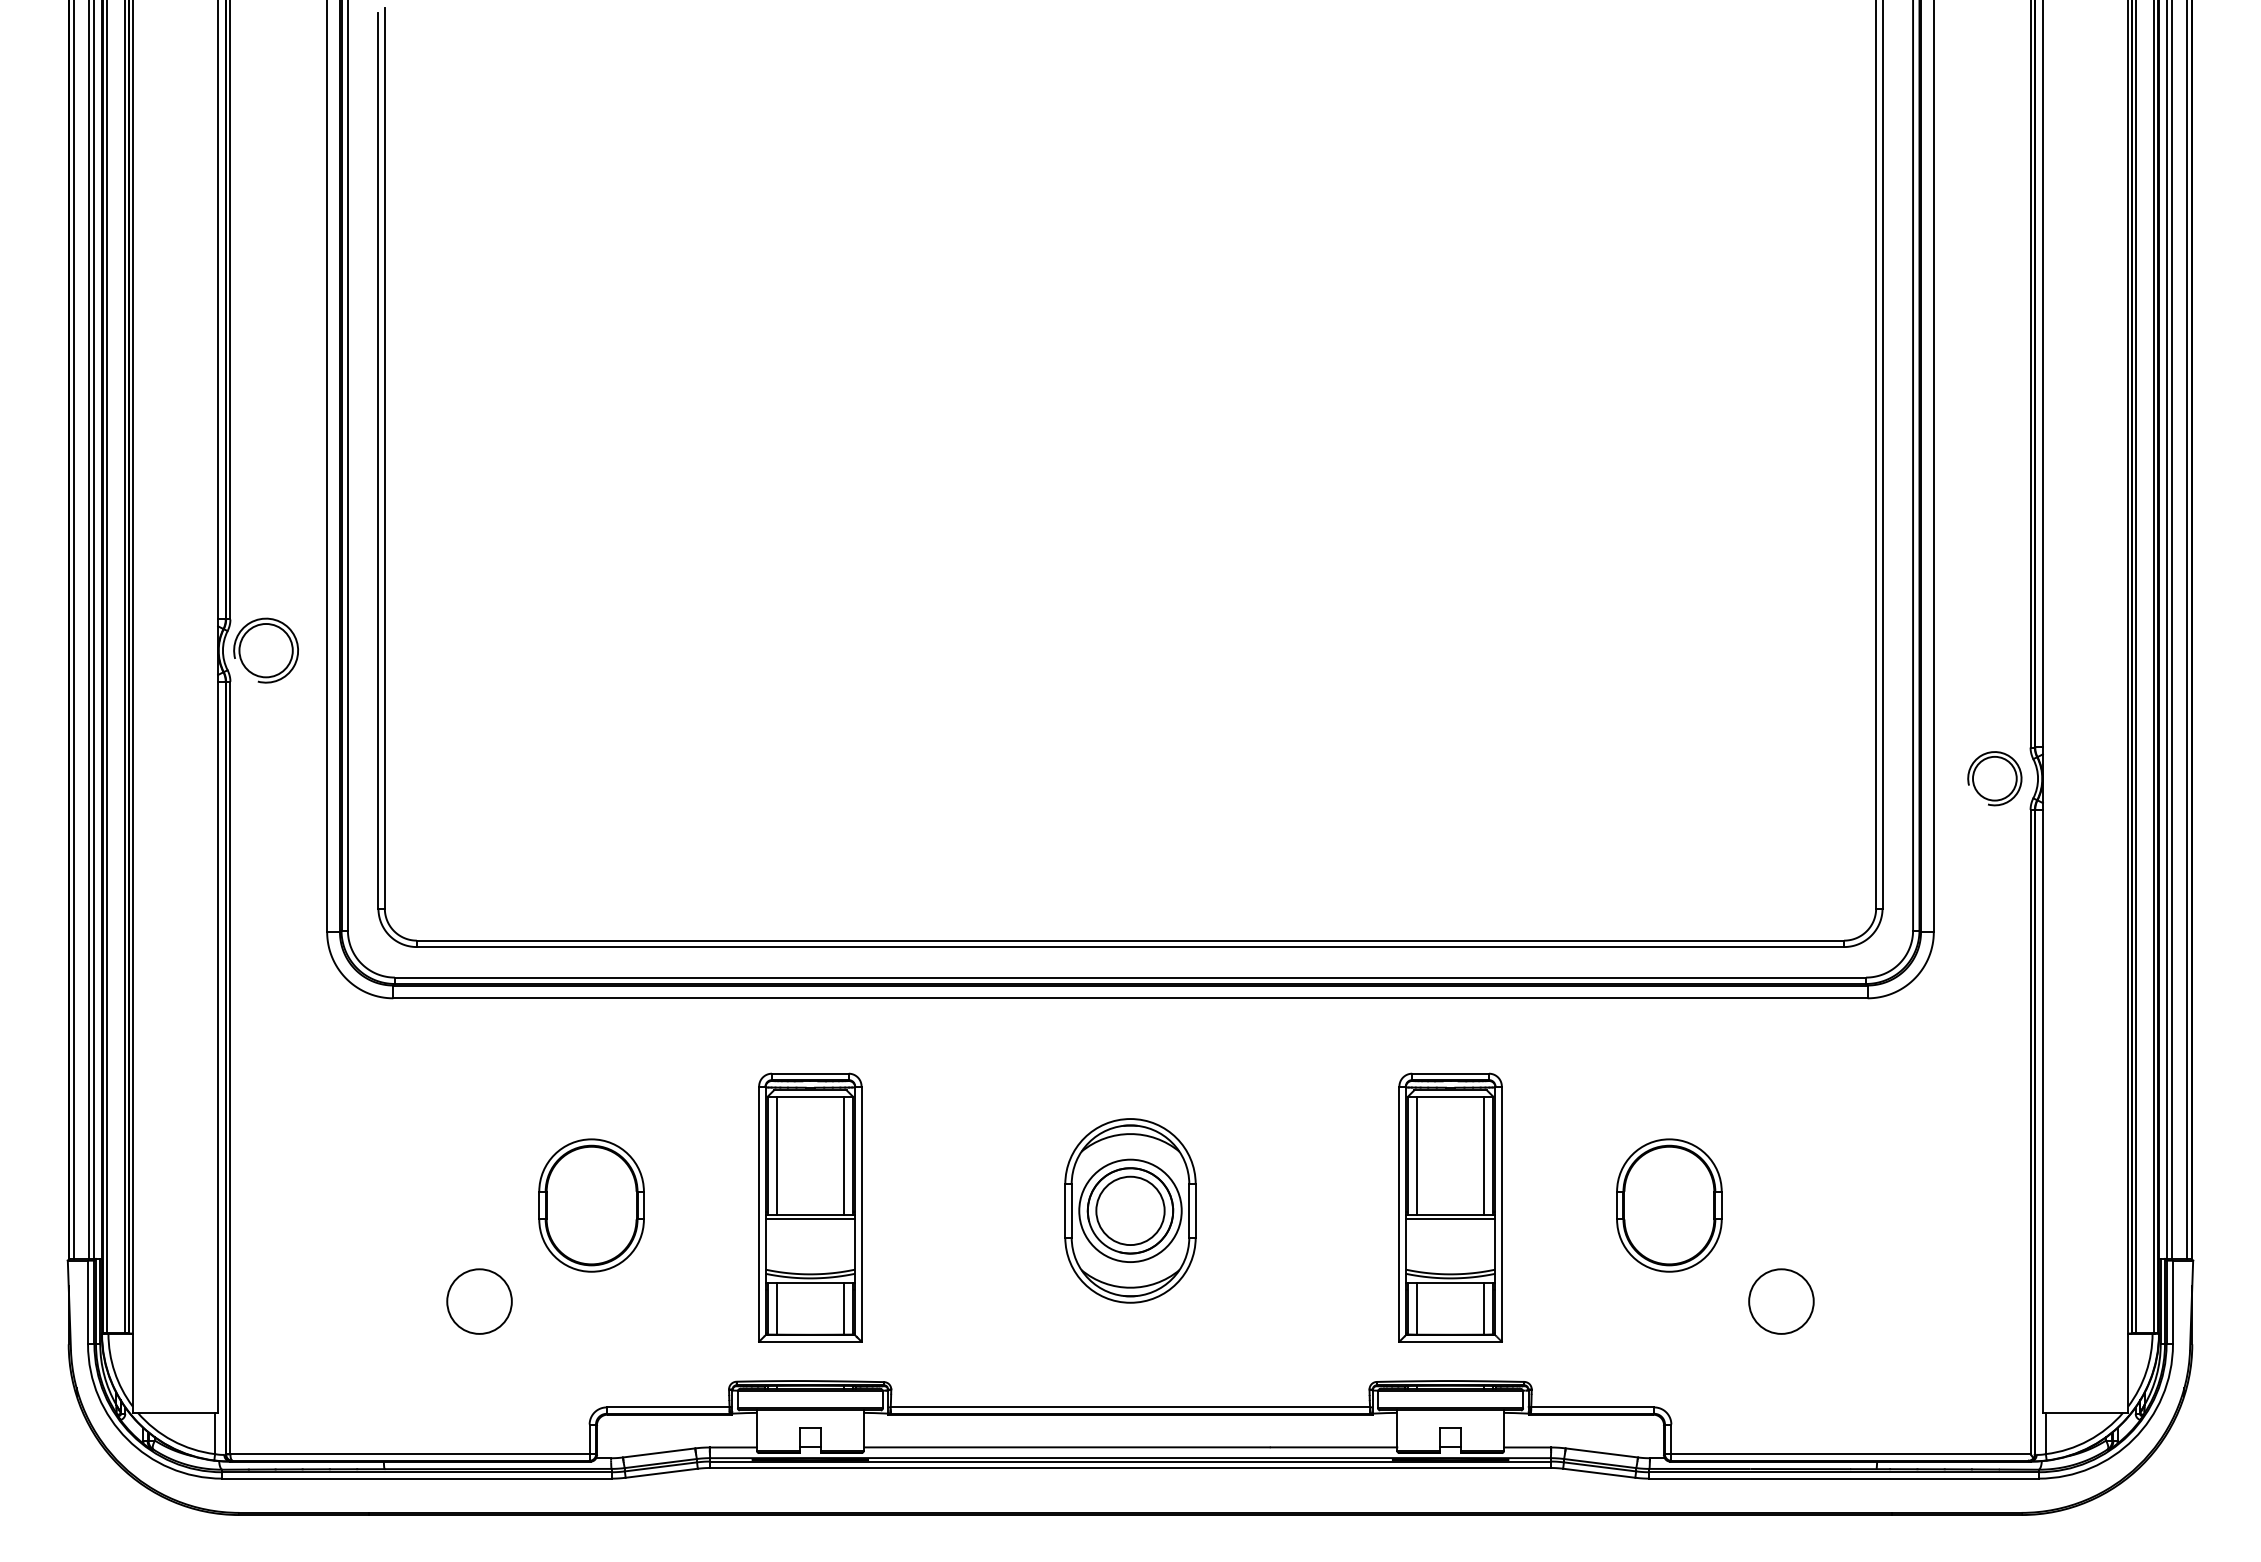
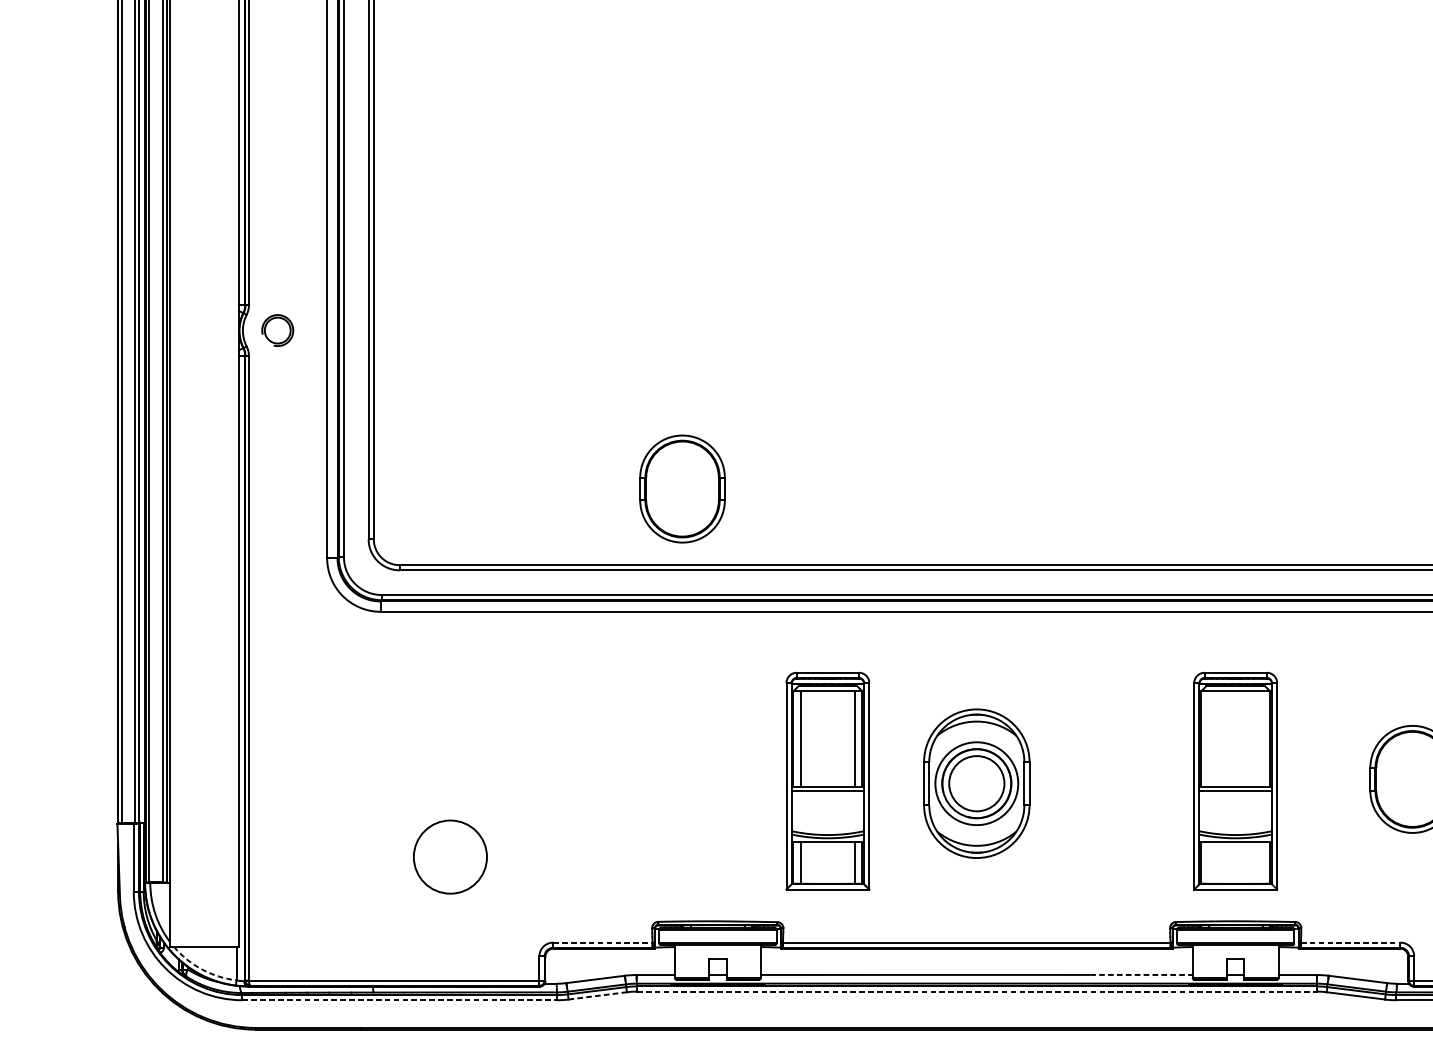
part: (265, 650) -> (277, 330), size x0.6
line: (1417, 1155) -> (1208, 738), removed
line: (1484, 1155) -> (1263, 738), removed
part: (591, 1205) -> (682, 489), moved
part: (810, 1207) -> (828, 780), moved
circle: (479, 1301) -> (450, 856), size x1.4
line: (1417, 1308) -> (1208, 862), removed
line: (1484, 1308) -> (1263, 862), removed
line: (668, 1407) -> (603, 942), solid -> dashed
line: (1592, 1407) -> (1350, 942), solid -> dashed
arc: (172, 1440) -> (202, 969), solid -> dashed
line: (1334, 1447) -> (1141, 975), solid -> dashed
line: (1130, 1467) -> (976, 991), solid -> dashed
line: (662, 1473) -> (598, 996), solid -> dashed
line: (417, 1478) -> (400, 1000), solid -> dashed

